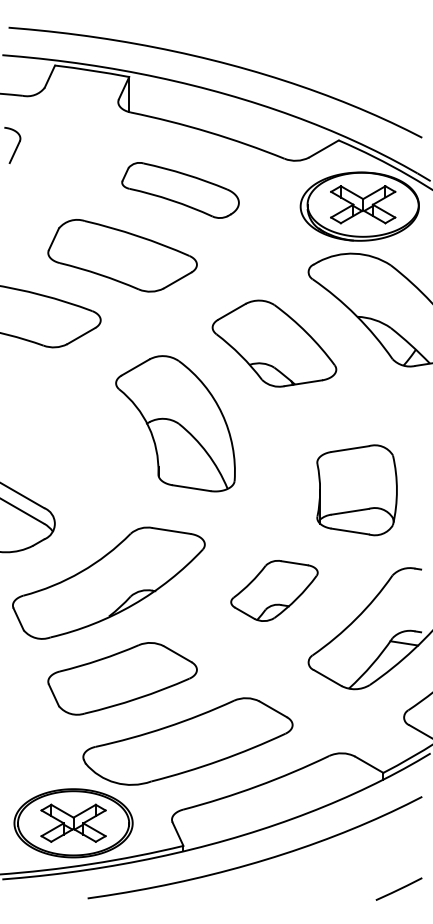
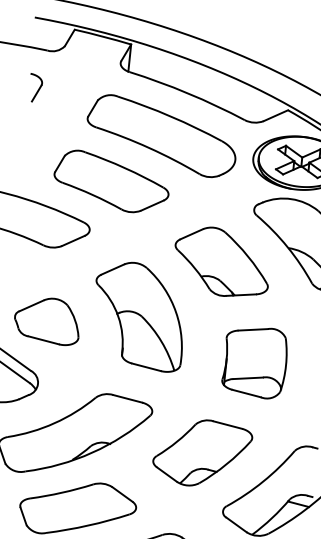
part: (180, 190) -> (161, 136), size x1.67
part: (58, 441) -> (47, 320), added
part: (356, 490) -> (254, 362), moved
part: (274, 590) -> (202, 453), size x1.43

